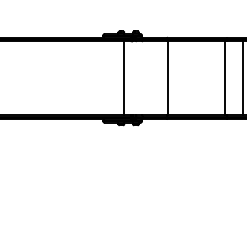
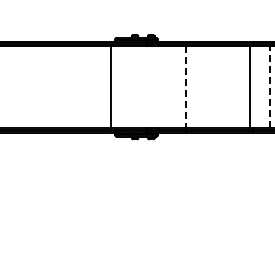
line: (242, 77) -> (269, 86), solid -> dashed
line: (124, 78) -> (110, 87), moved
line: (167, 78) -> (186, 87), solid -> dashed

